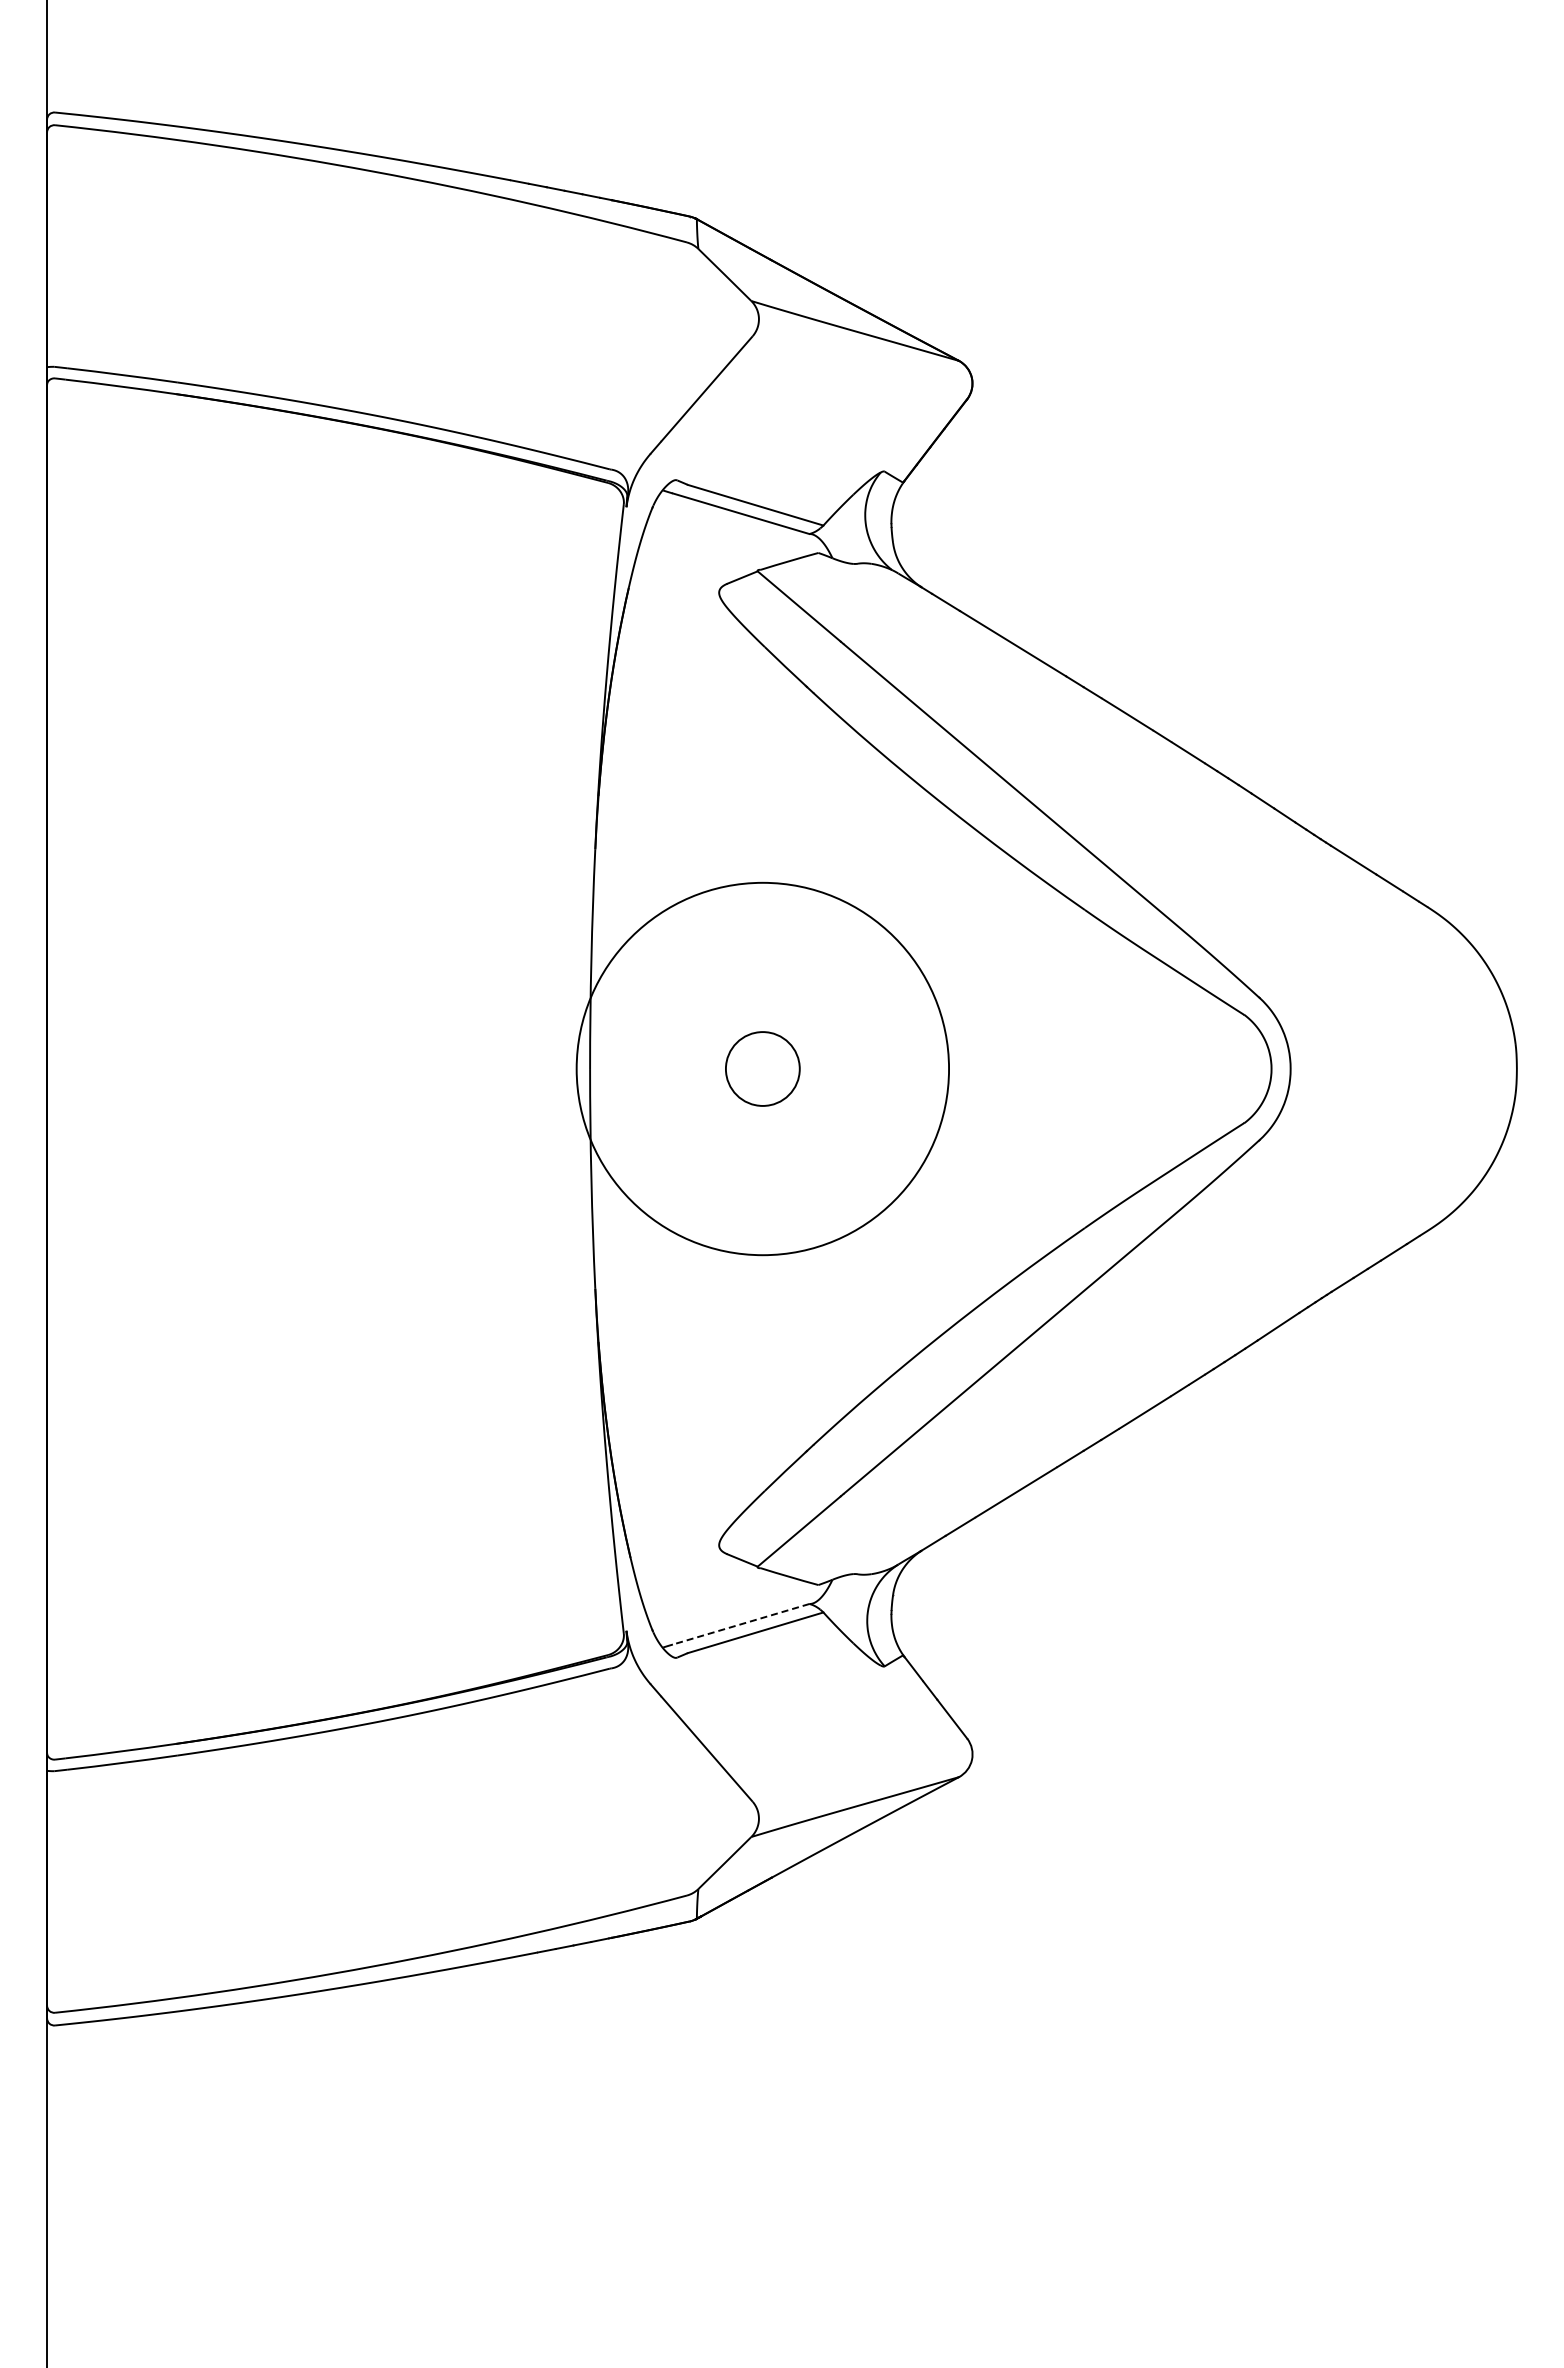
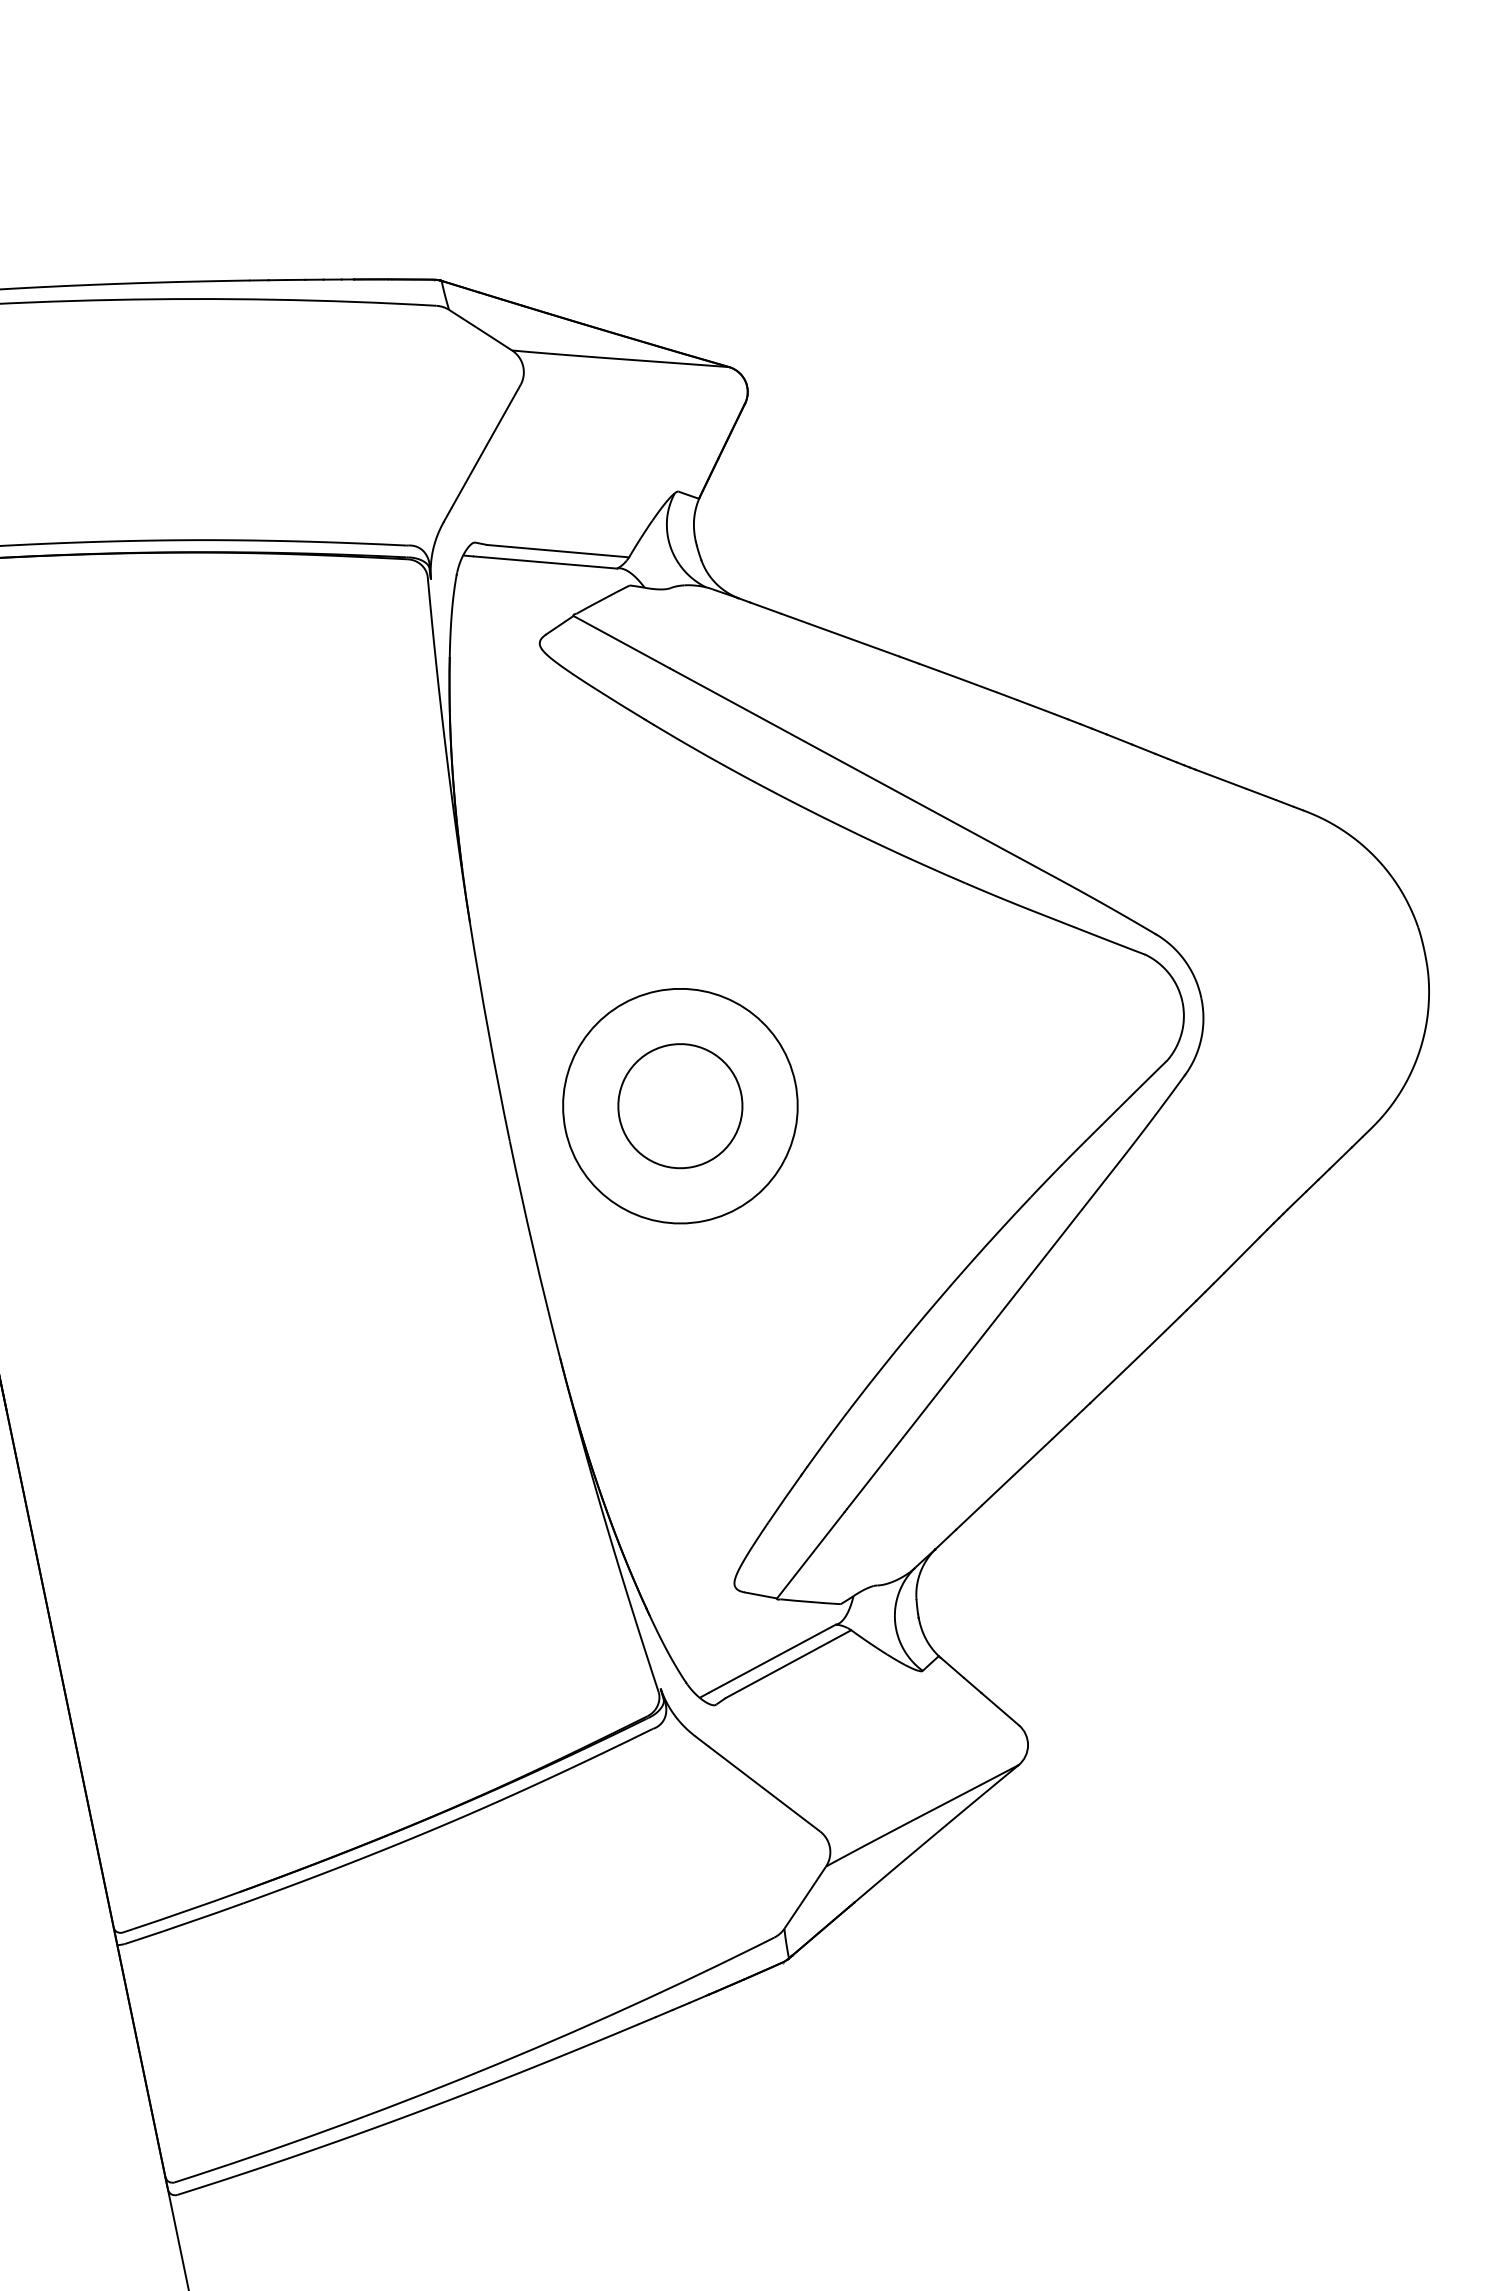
circle: (762, 1068) -> (679, 1105), size x0.62
circle: (762, 1068) -> (679, 1105), size x1.67
line: (740, 1624) -> (771, 1659), dashed -> solid

